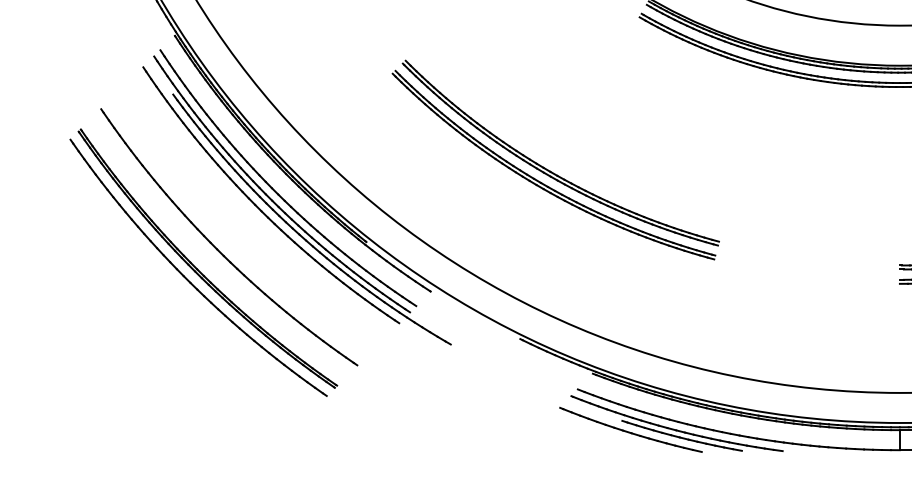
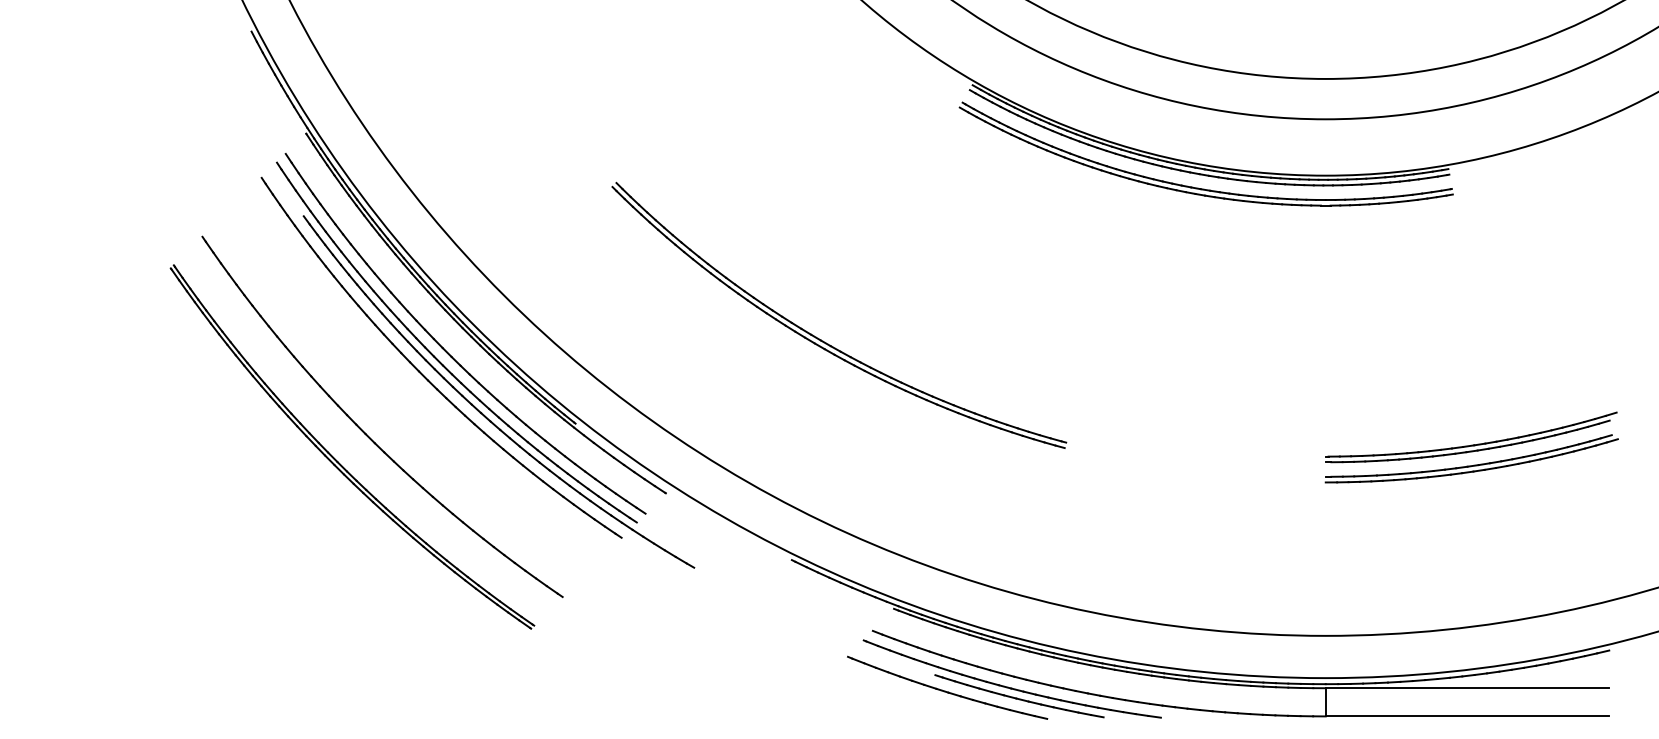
part: (550, 170) -> (834, 323), removed
part: (187, 278) -> (323, 475), removed

